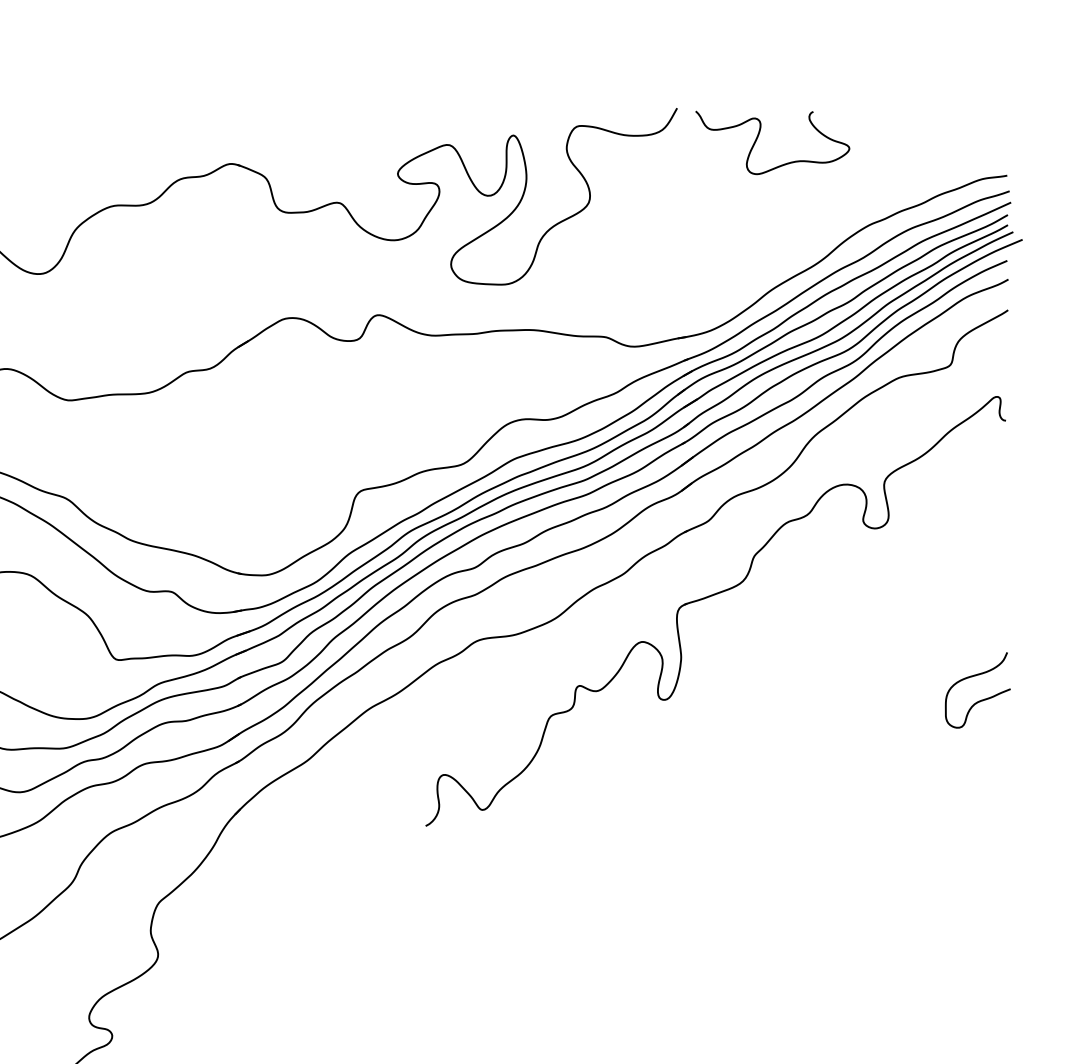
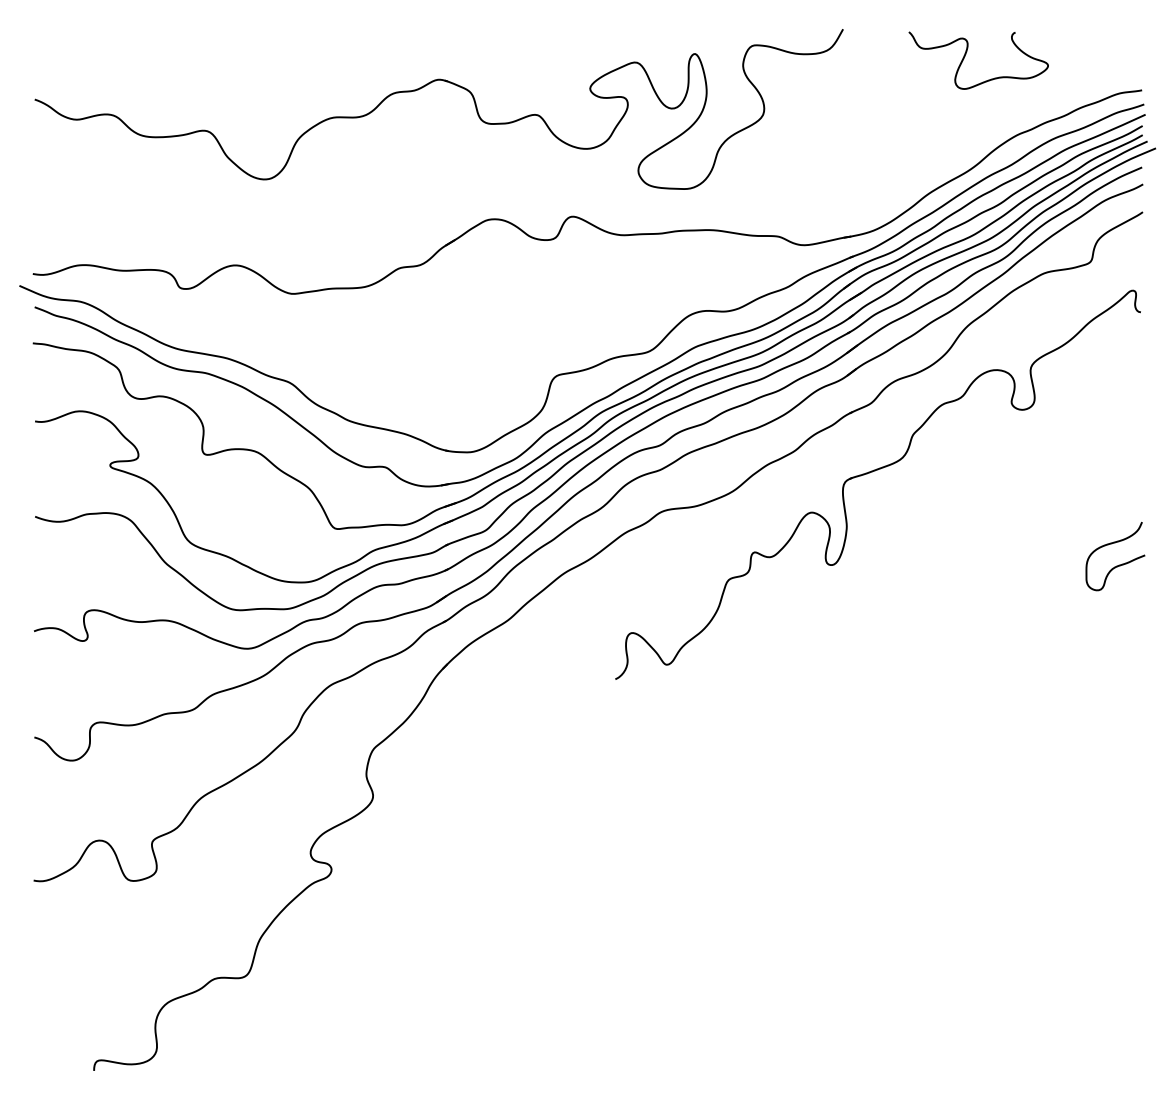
curve: (759, 136) -> (966, 54), moved

